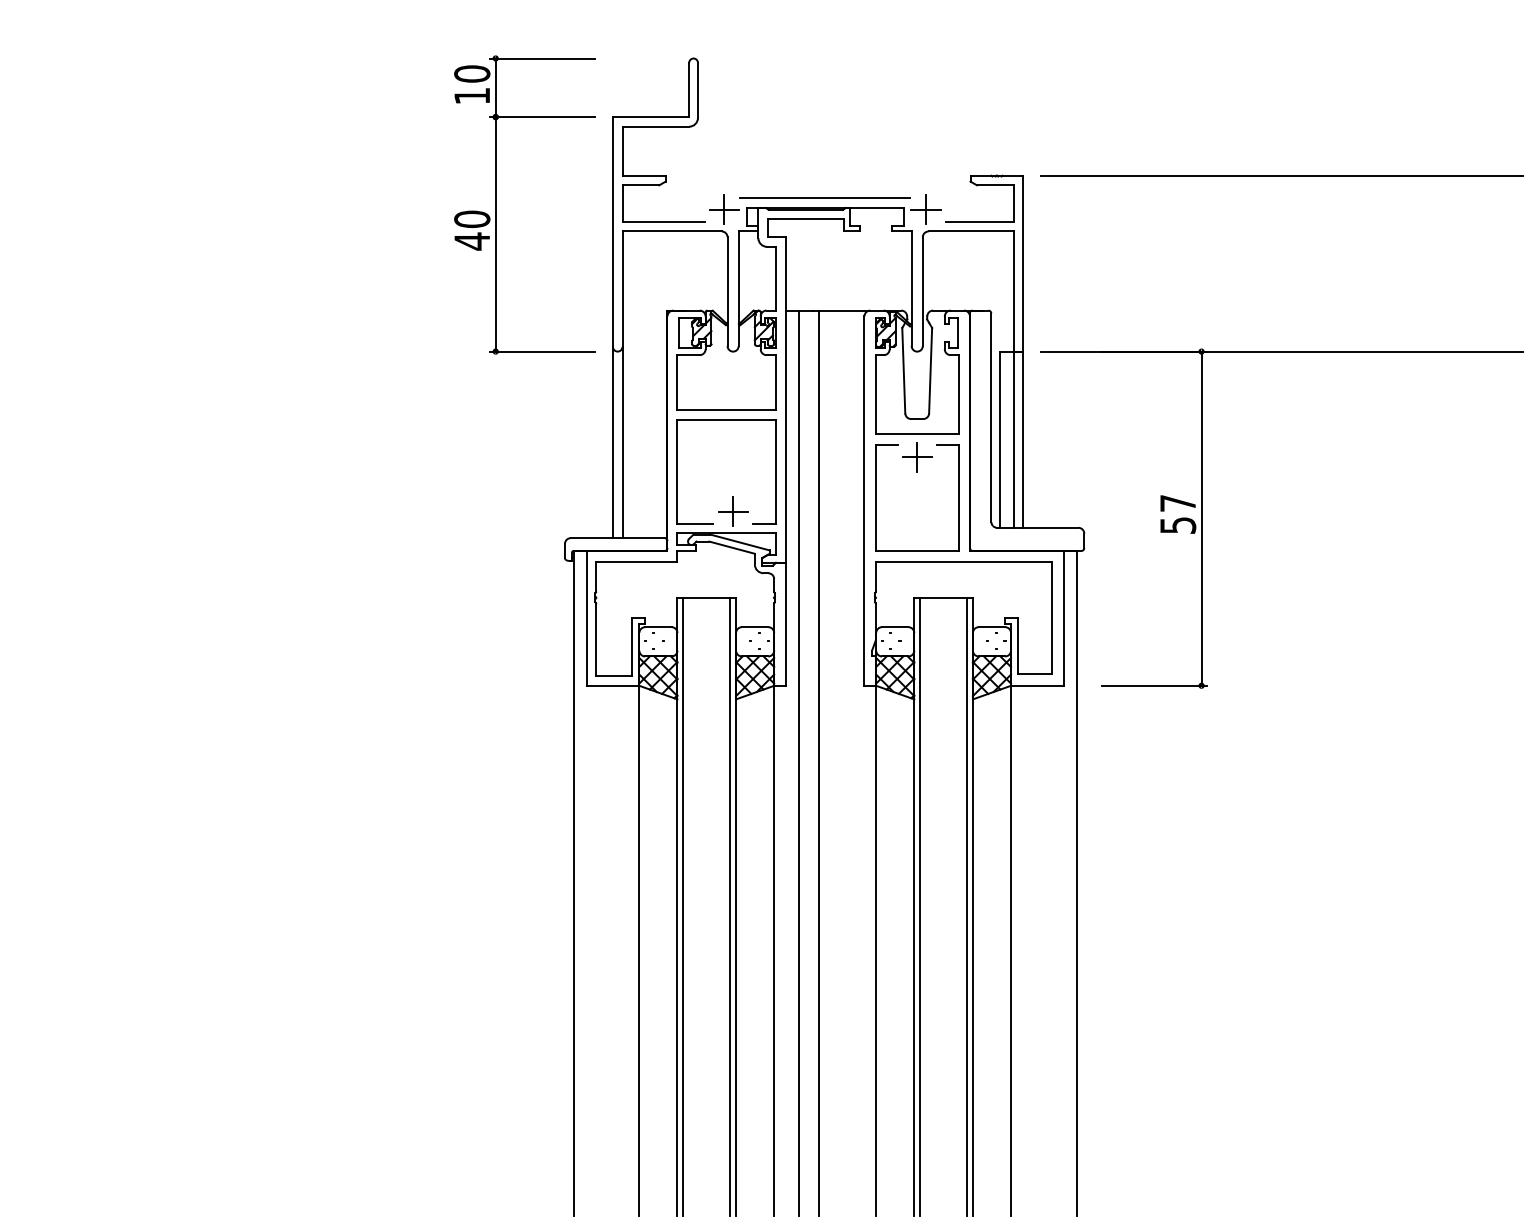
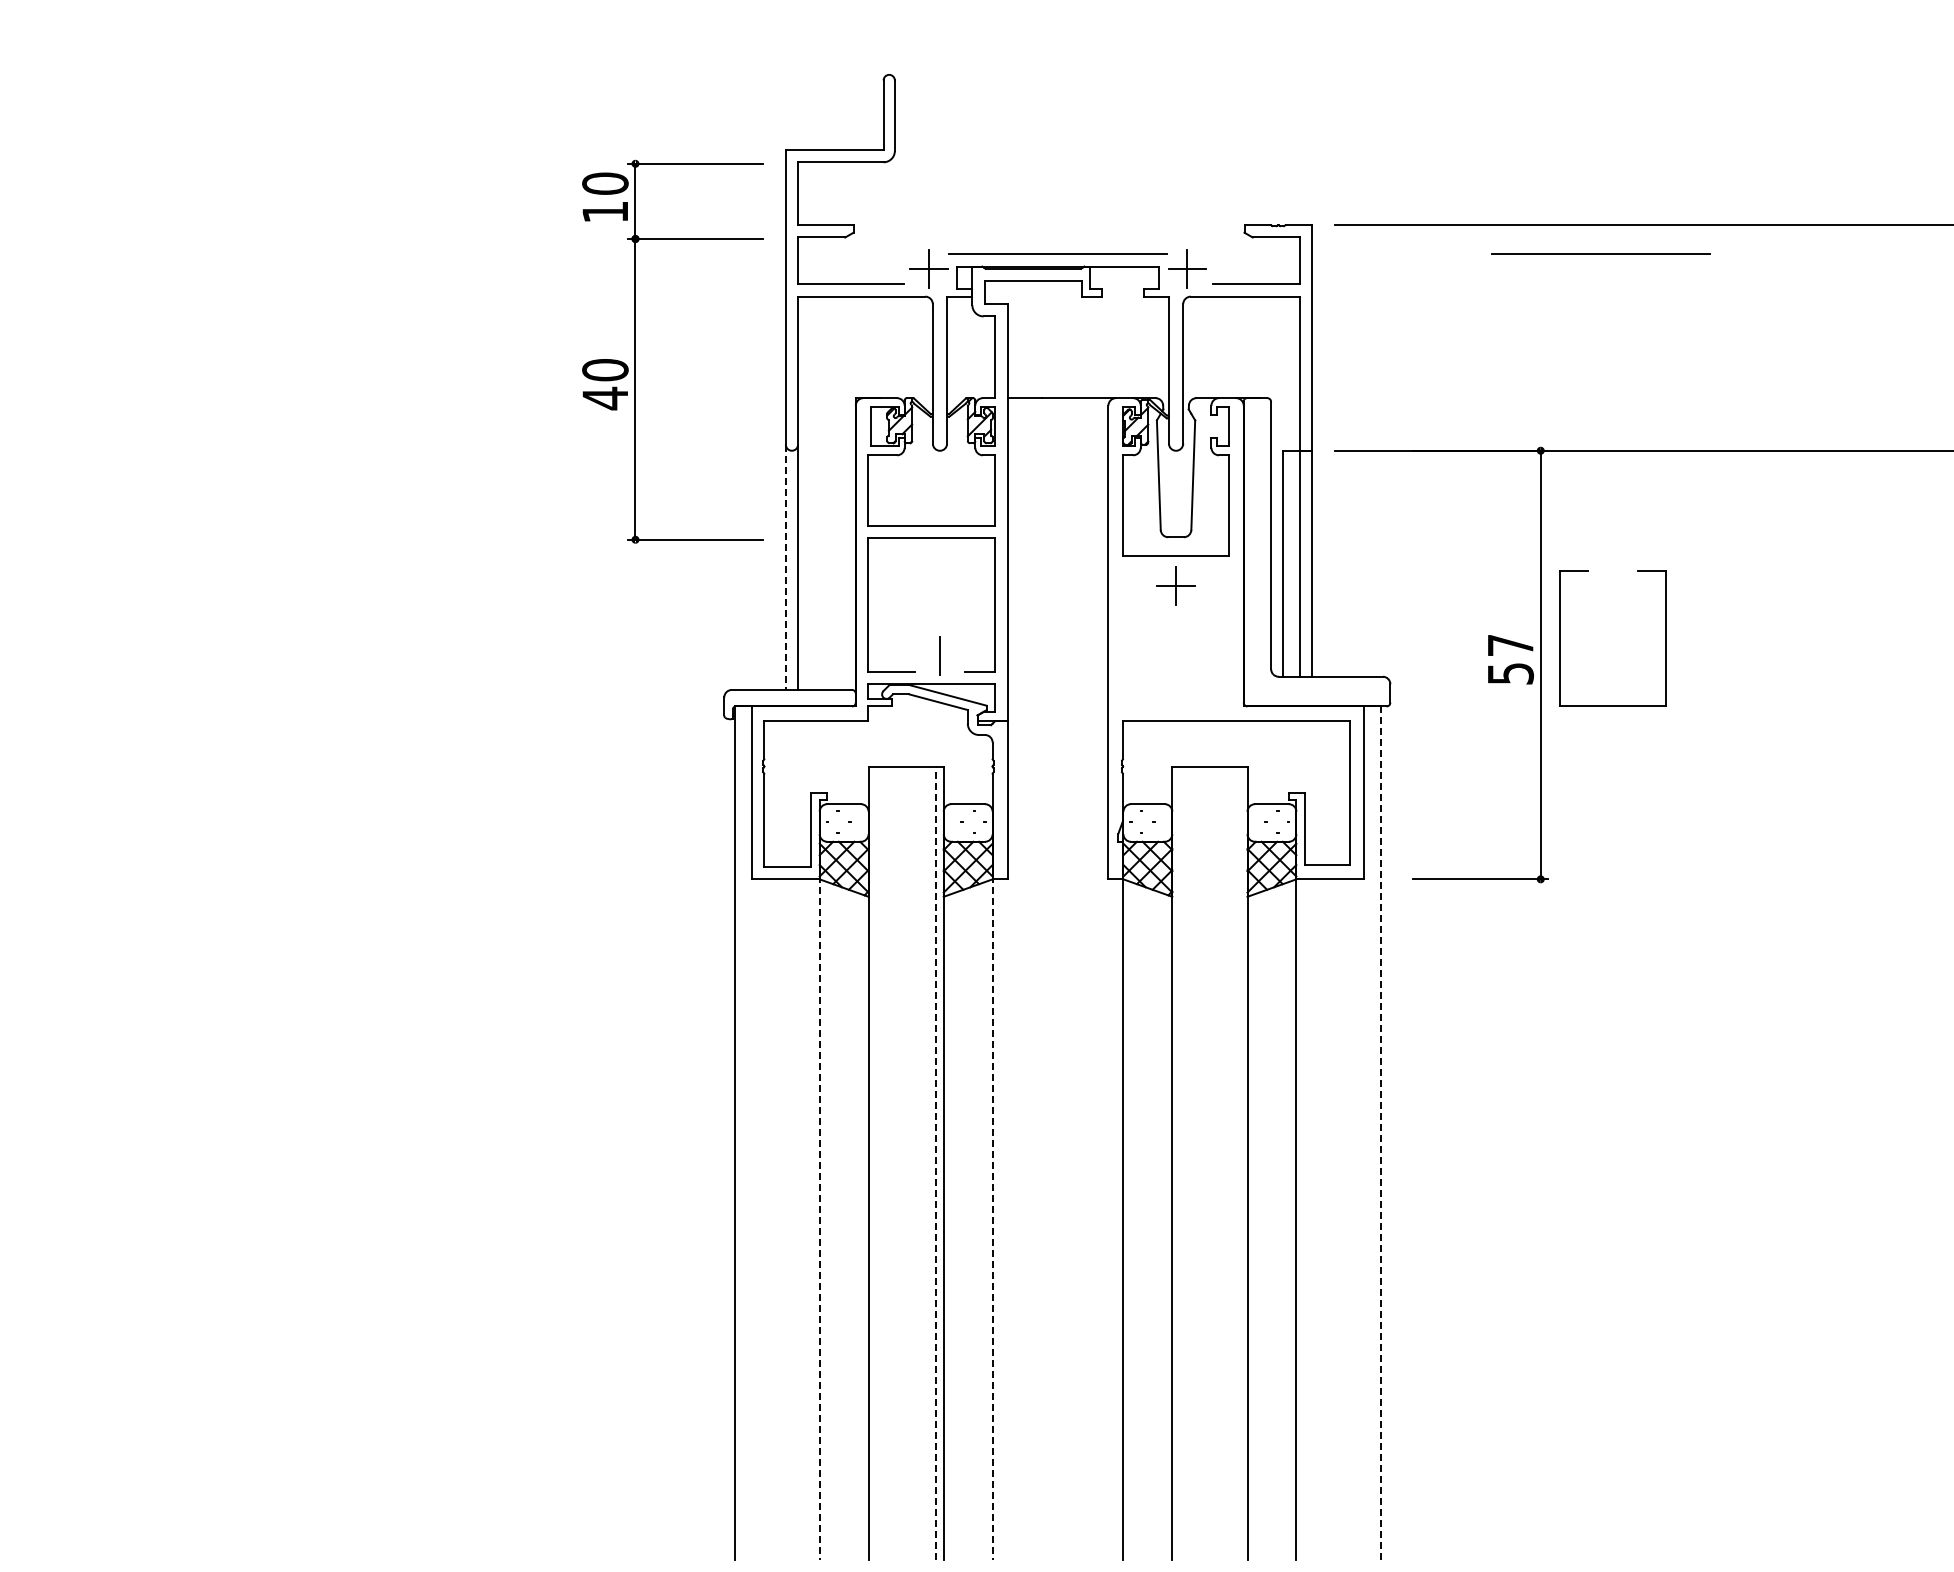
line: (1248, 197) -> (1600, 253), added
part: (495, 204) -> (635, 351), moved
line: (612, 442) -> (785, 567), solid -> dashed
part: (876, 497) -> (1560, 638), moved
line: (732, 512) -> (939, 656), removed
line: (799, 763) -> (1024, 978), removed
line: (819, 763) -> (1050, 978), removed
line: (1076, 883) -> (1380, 1133), solid -> dashed
line: (683, 906) -> (876, 1162), removed
line: (919, 906) -> (1179, 1162), removed
line: (967, 906) -> (1240, 1162), removed
line: (730, 907) -> (936, 1163), solid -> dashed
line: (639, 950) -> (819, 1218), solid -> dashed
line: (774, 950) -> (992, 1218), solid -> dashed

